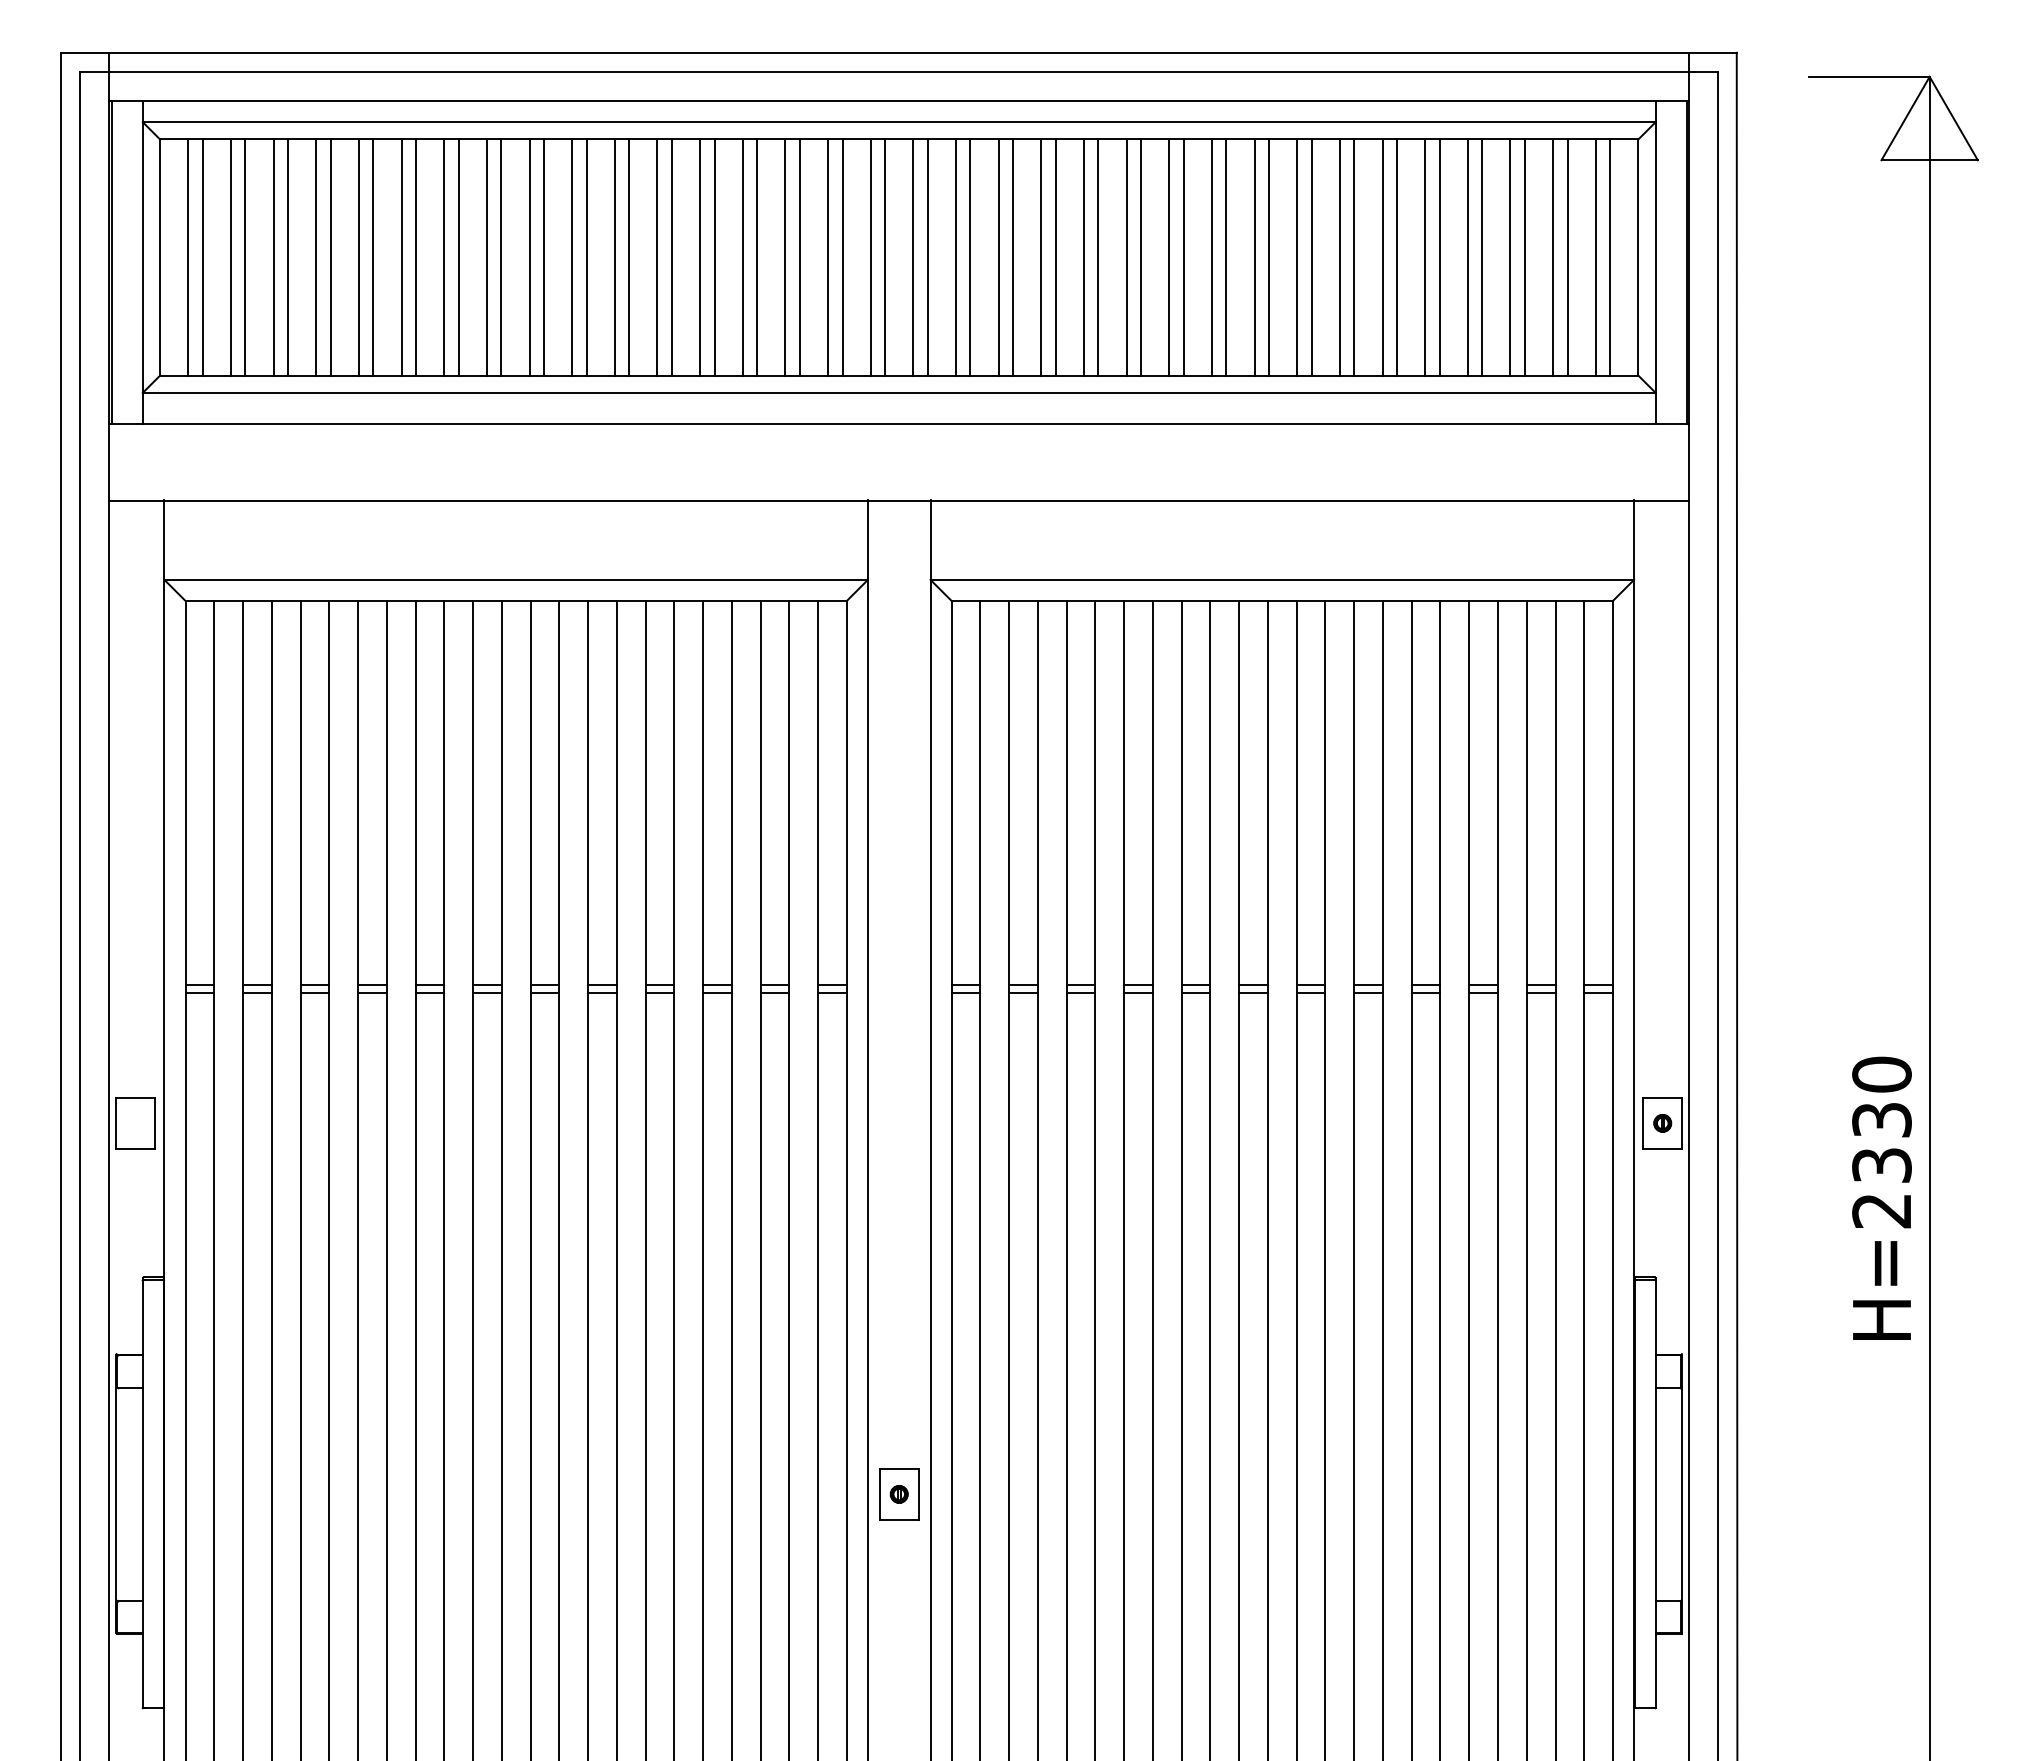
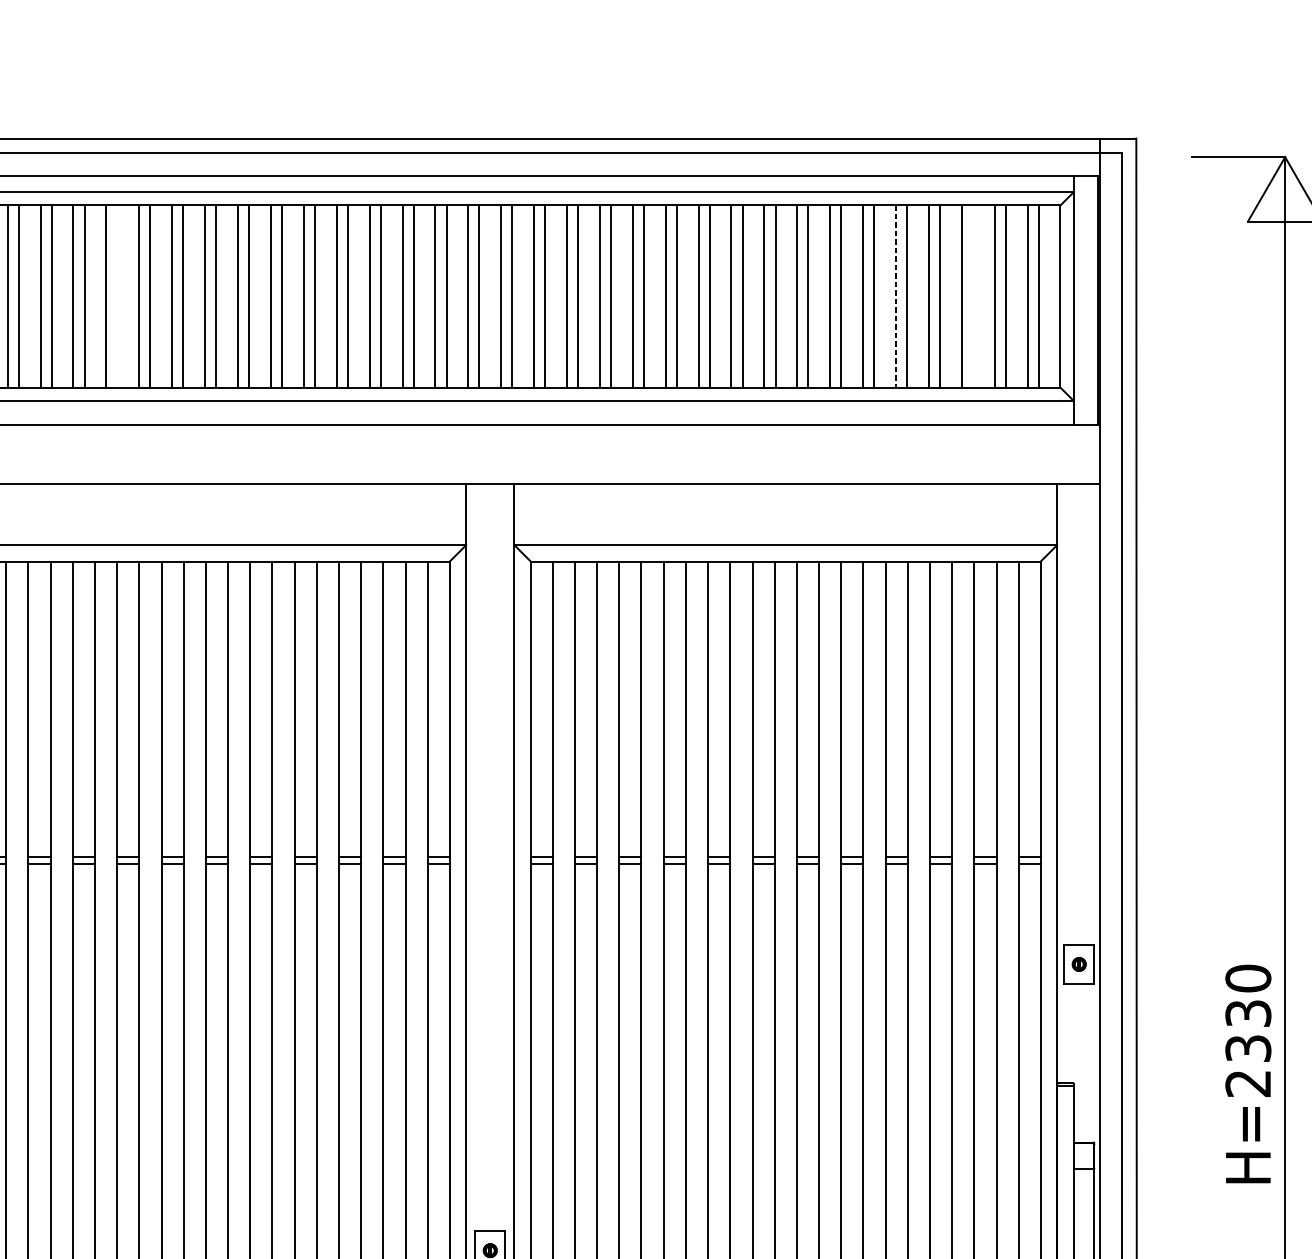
line: (415, 257) -> (117, 296), removed
line: (1524, 257) -> (972, 296), removed
line: (1425, 258) -> (896, 297), solid -> dashed
text: (1881, 1197) -> (1247, 1073), moved

